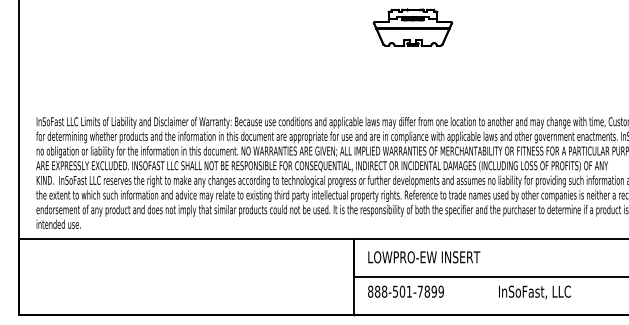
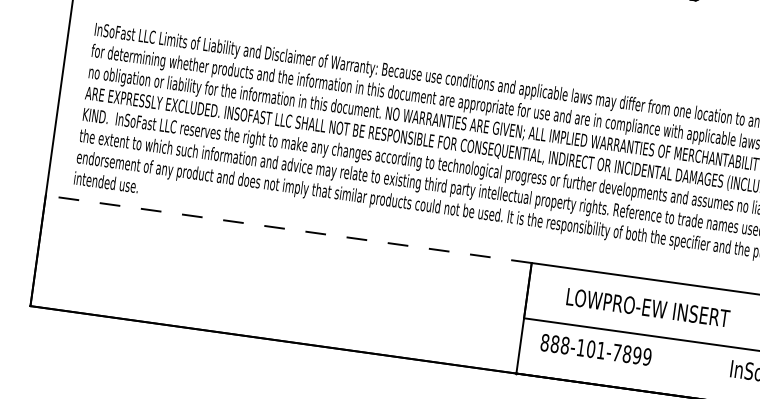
line: (186, 238) -> (288, 228), solid -> dashed
text: (424, 257) -> (648, 308), moved
text: (395, 291) -> (581, 347), 888-501-7899 -> 888-101-7899

